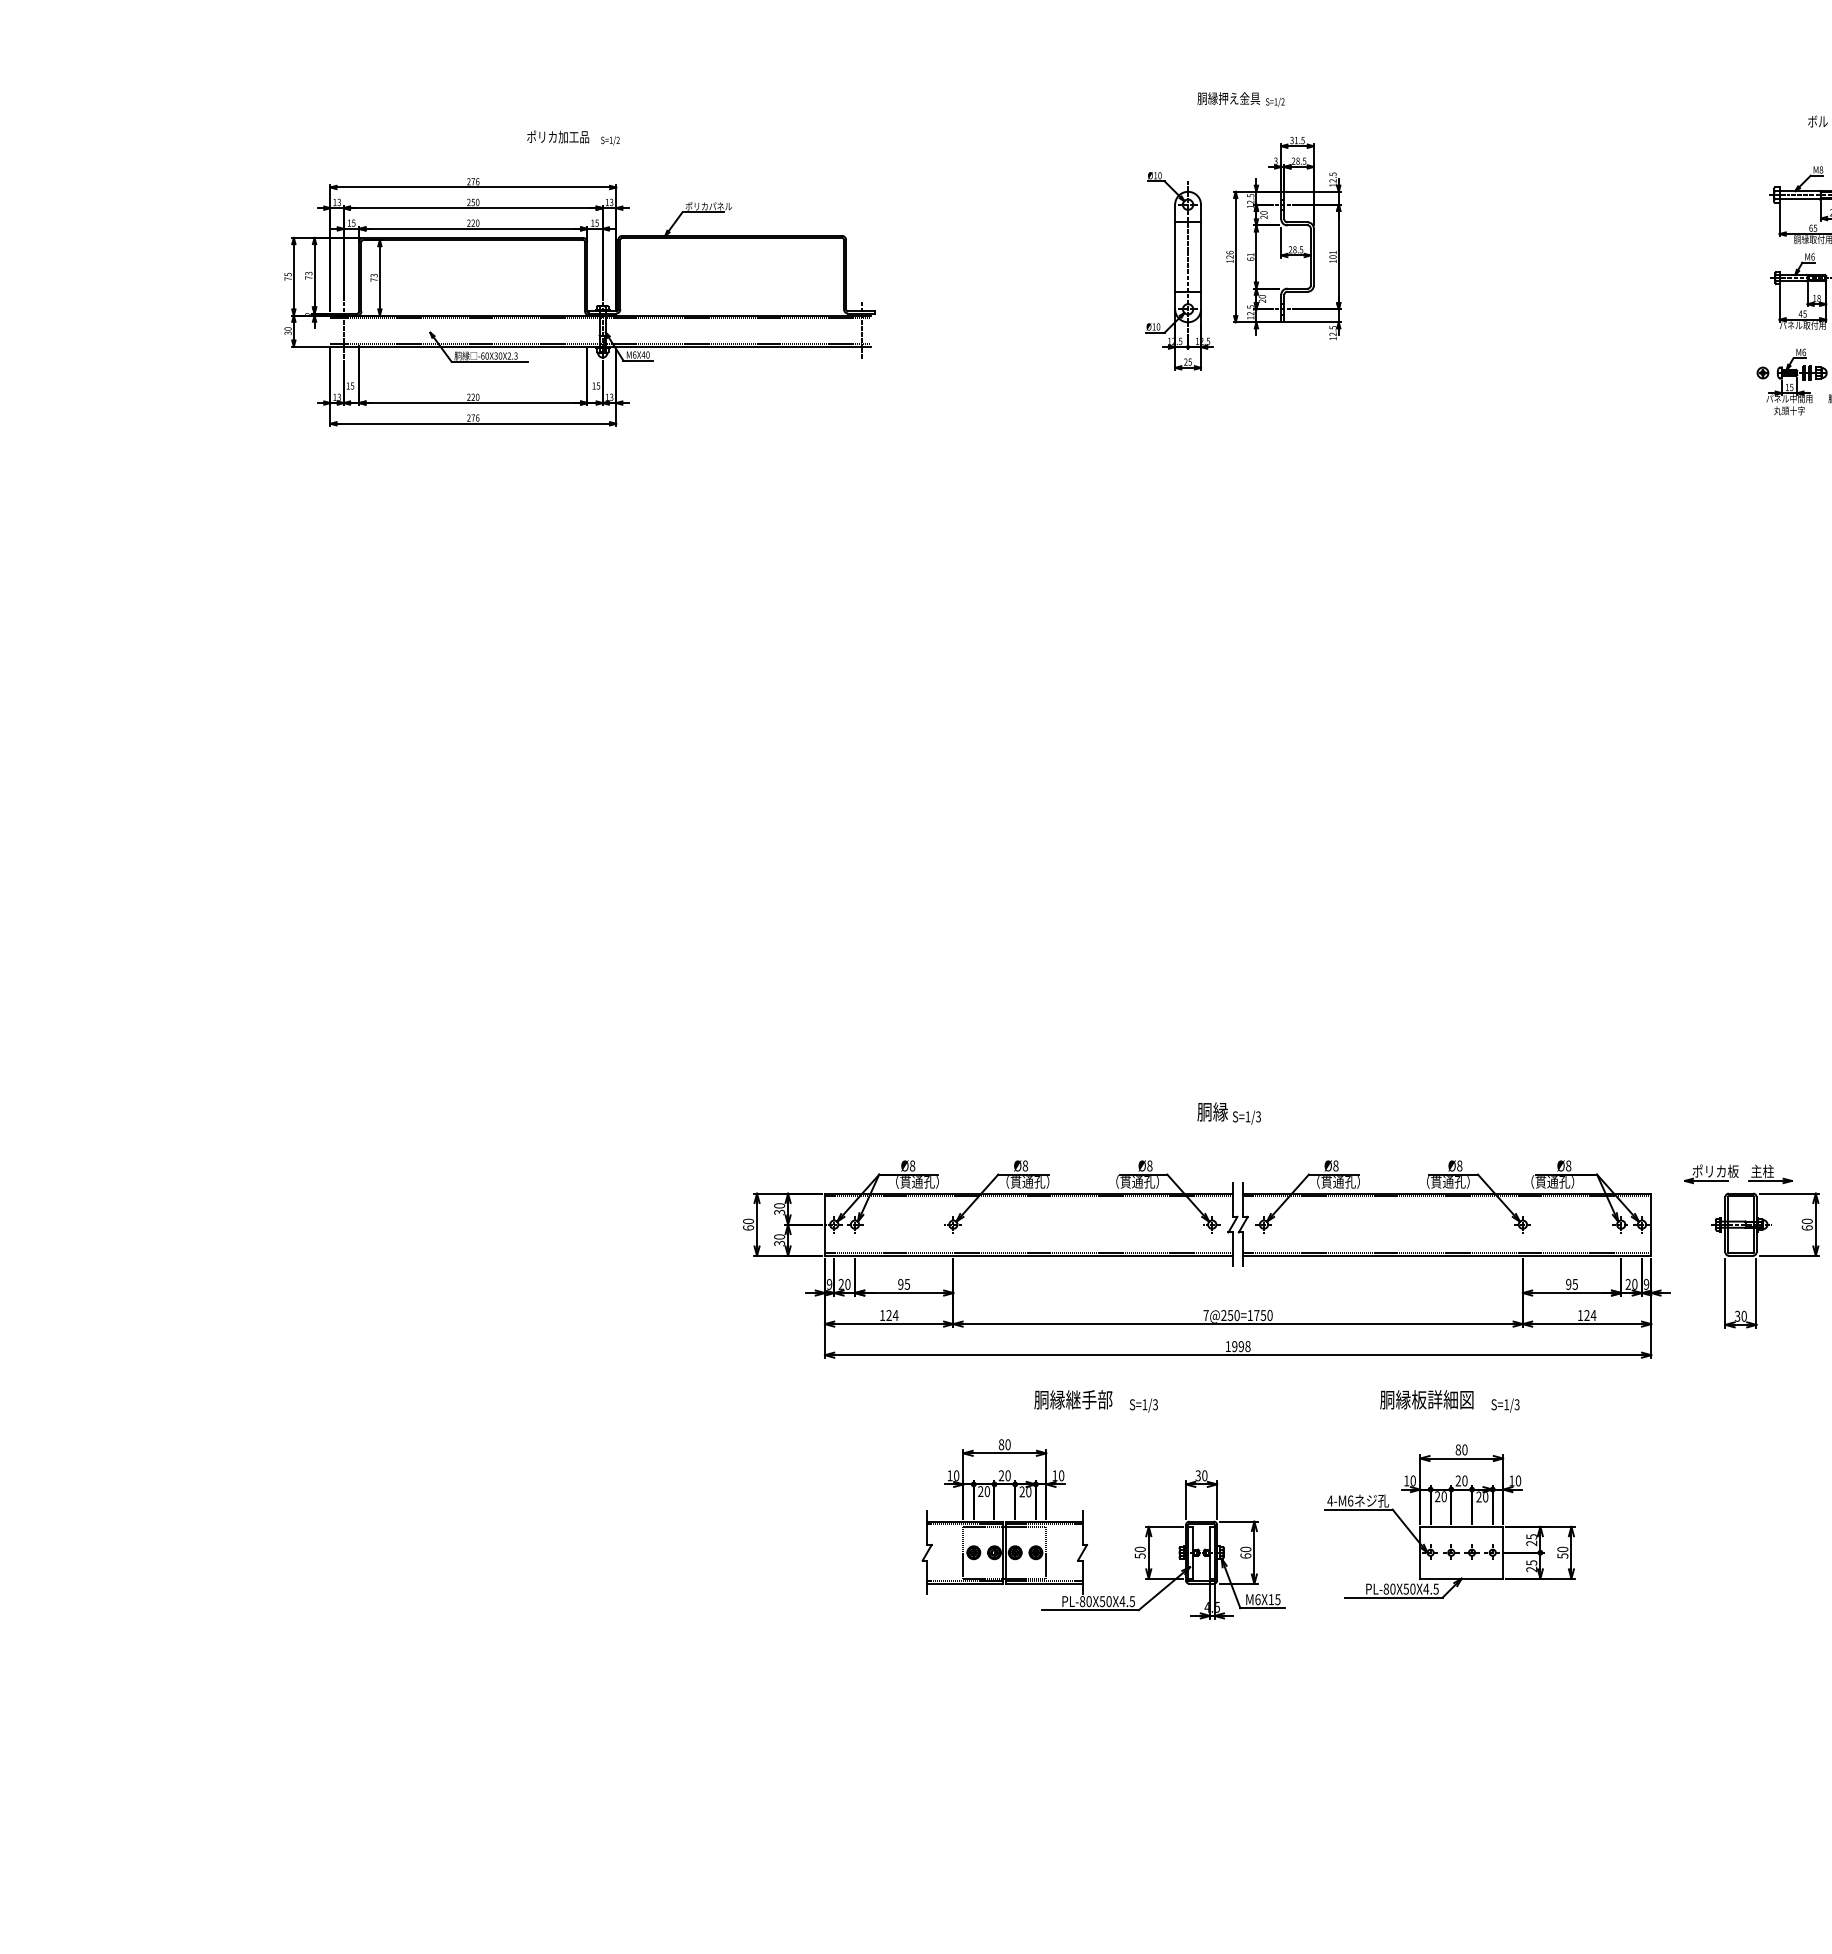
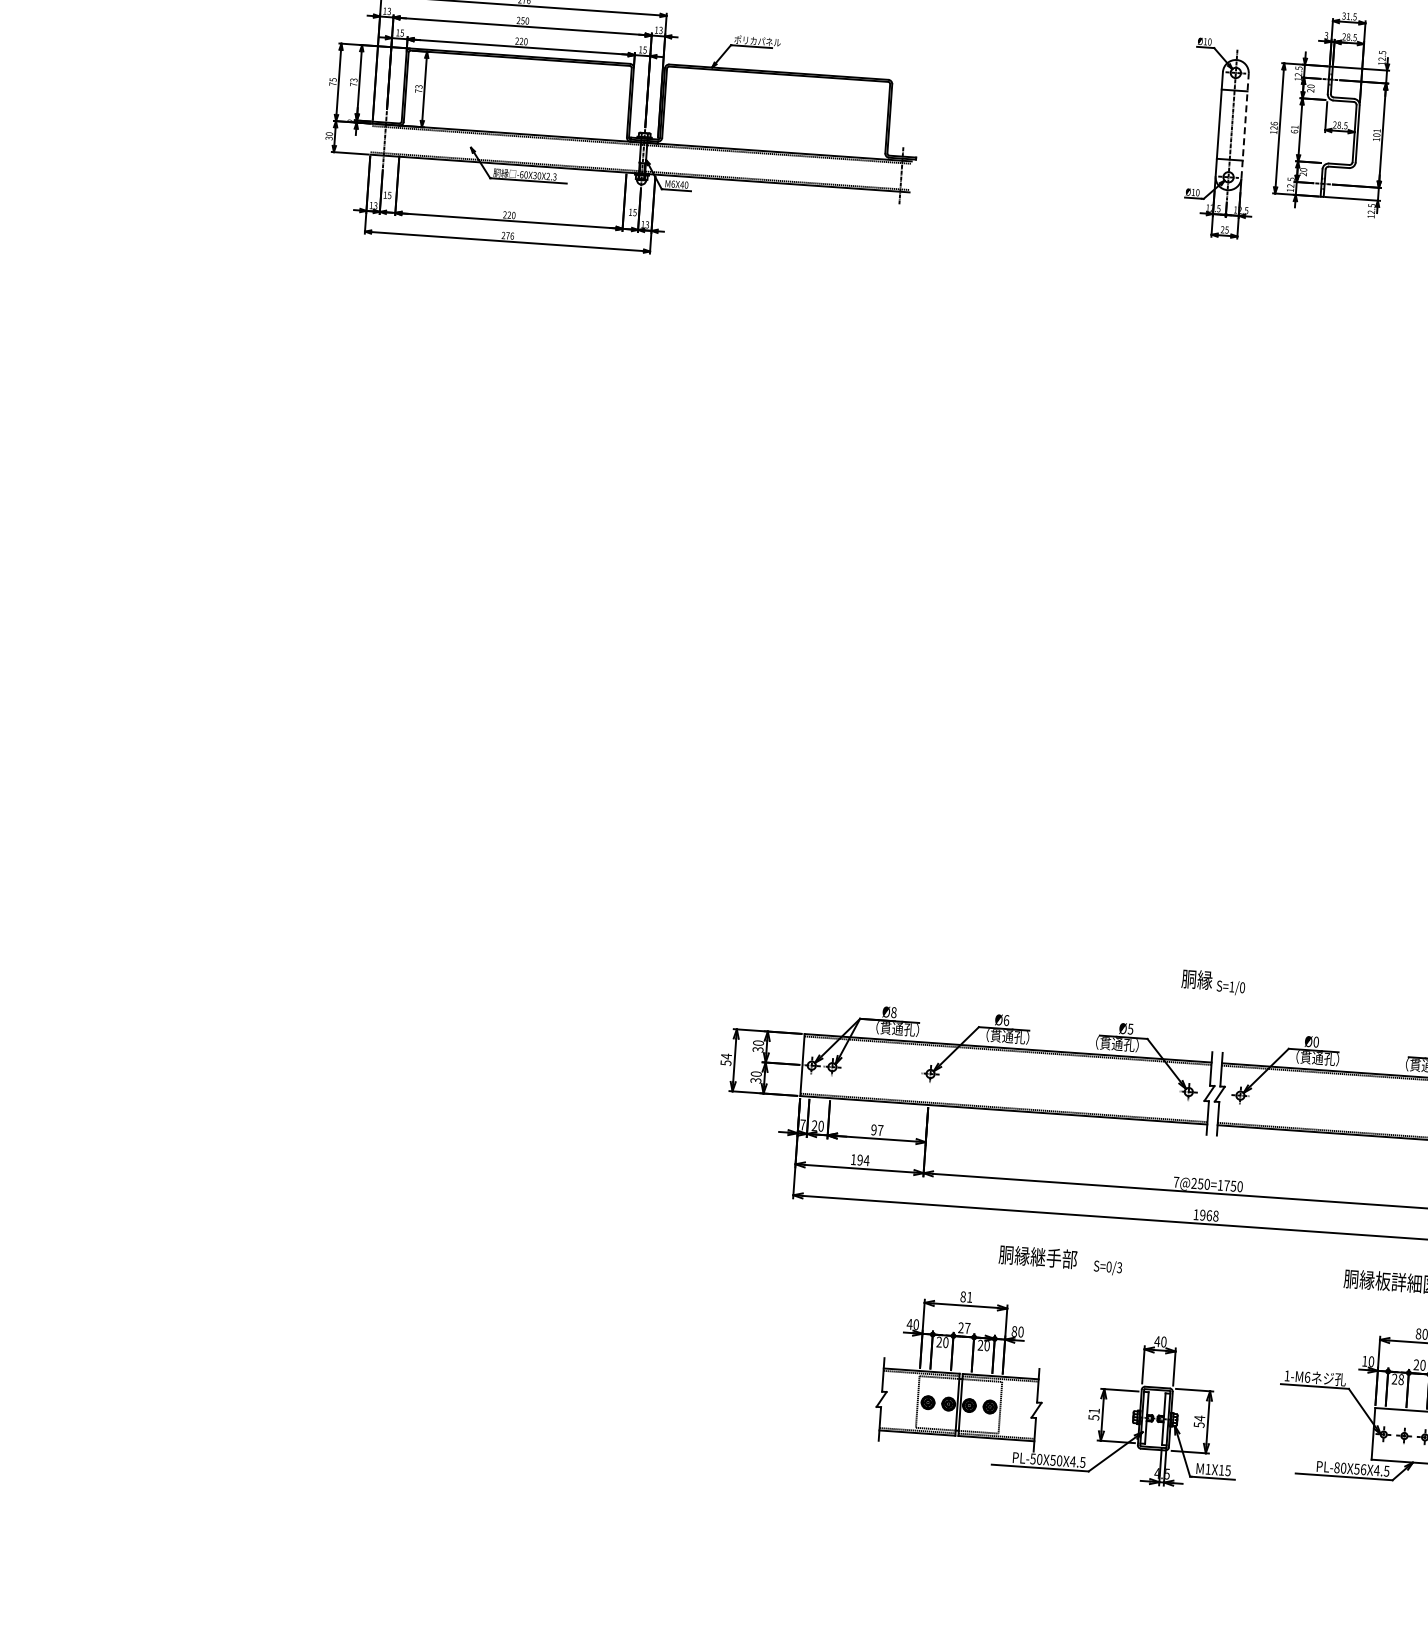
line: (1201, 256) -> (1245, 125), solid -> dashed
text: (1258, 1116) -> (1242, 987), S=1/3 -> S=1/0
text: (1025, 1165) -> (1006, 1020), Ø8 -> Ø6
text: (1149, 1165) -> (1130, 1028), Ø8 -> Ø5
text: (1335, 1166) -> (1315, 1042), Ø8 -> Ø0
text: (748, 1224) -> (726, 1059), 60 -> 54
text: (829, 1283) -> (802, 1124), 9 -> 7
text: (907, 1284) -> (880, 1130), 95 -> 97
text: (888, 1315) -> (859, 1160), 124 -> 194
text: (1241, 1346) -> (1209, 1215), 1998 -> 1968
text: (1144, 1404) -> (1108, 1266), S=1/3 -> S=0/3
text: (1007, 1444) -> (969, 1297), 80 -> 81
text: (949, 1475) -> (909, 1323), 10 -> 40
text: (1007, 1475) -> (967, 1327), 20 -> 27
text: (1054, 1475) -> (1013, 1331), 10 -> 80
text: (1198, 1475) -> (1157, 1341), 30 -> 40
text: (1443, 1496) -> (1400, 1379), 20 -> 28
text: (1330, 1500) -> (1287, 1375), 4-M6 -> 1-M6
text: (1139, 1549) -> (1093, 1411), 50 -> 51
text: (1245, 1552) -> (1199, 1421), 60 -> 54
text: (1412, 1588) -> (1363, 1468), PL-80X50X4.5 -> PL-80X56X4.5
text: (1257, 1599) -> (1207, 1469), M6X15 -> M1X15
text: (1082, 1601) -> (1033, 1458), PL-80X50X4.5 -> PL-50X50X4.5

